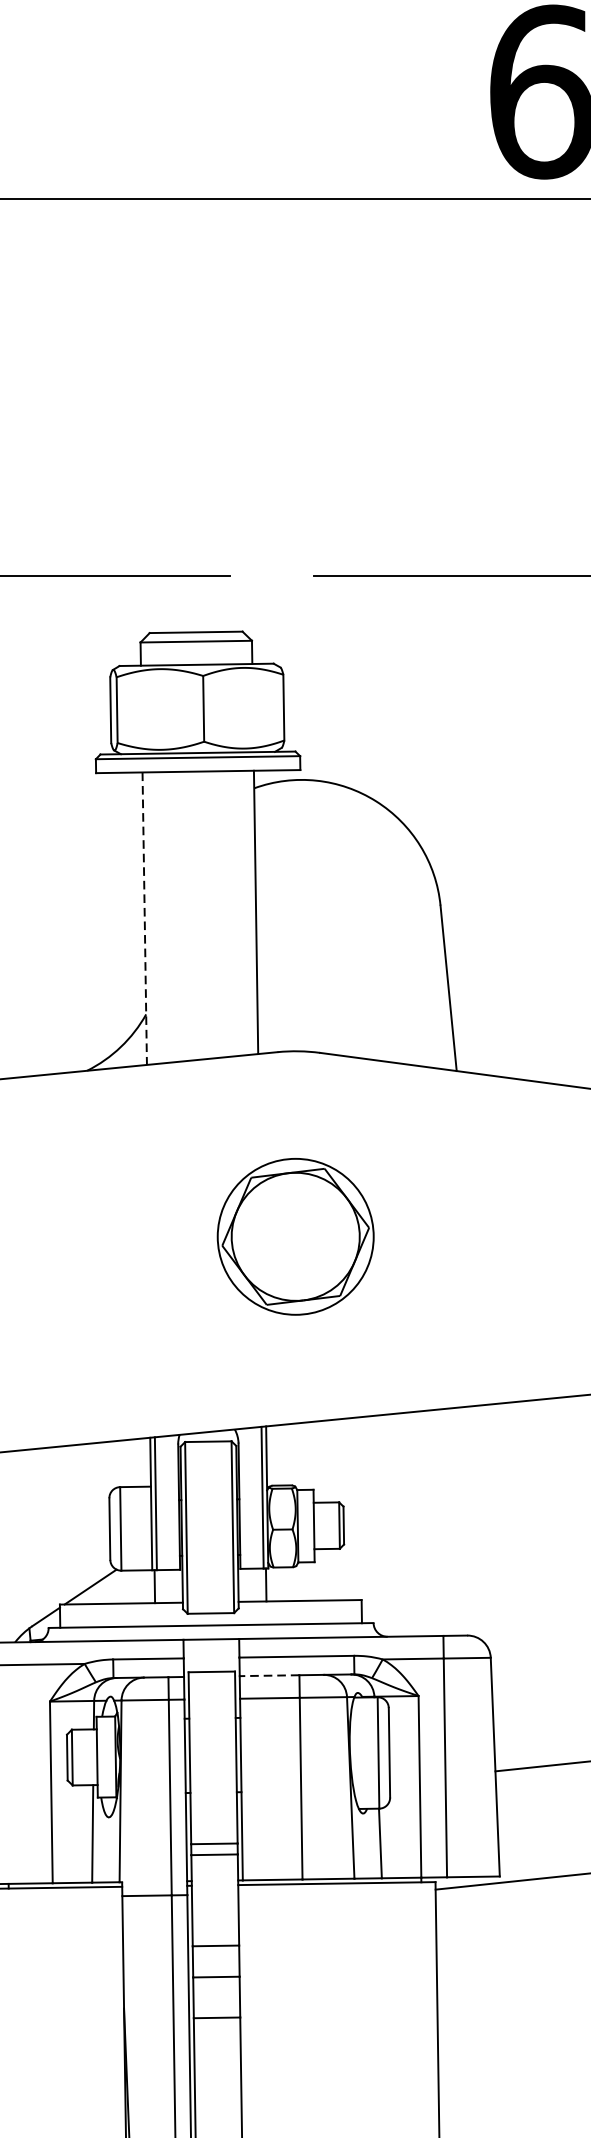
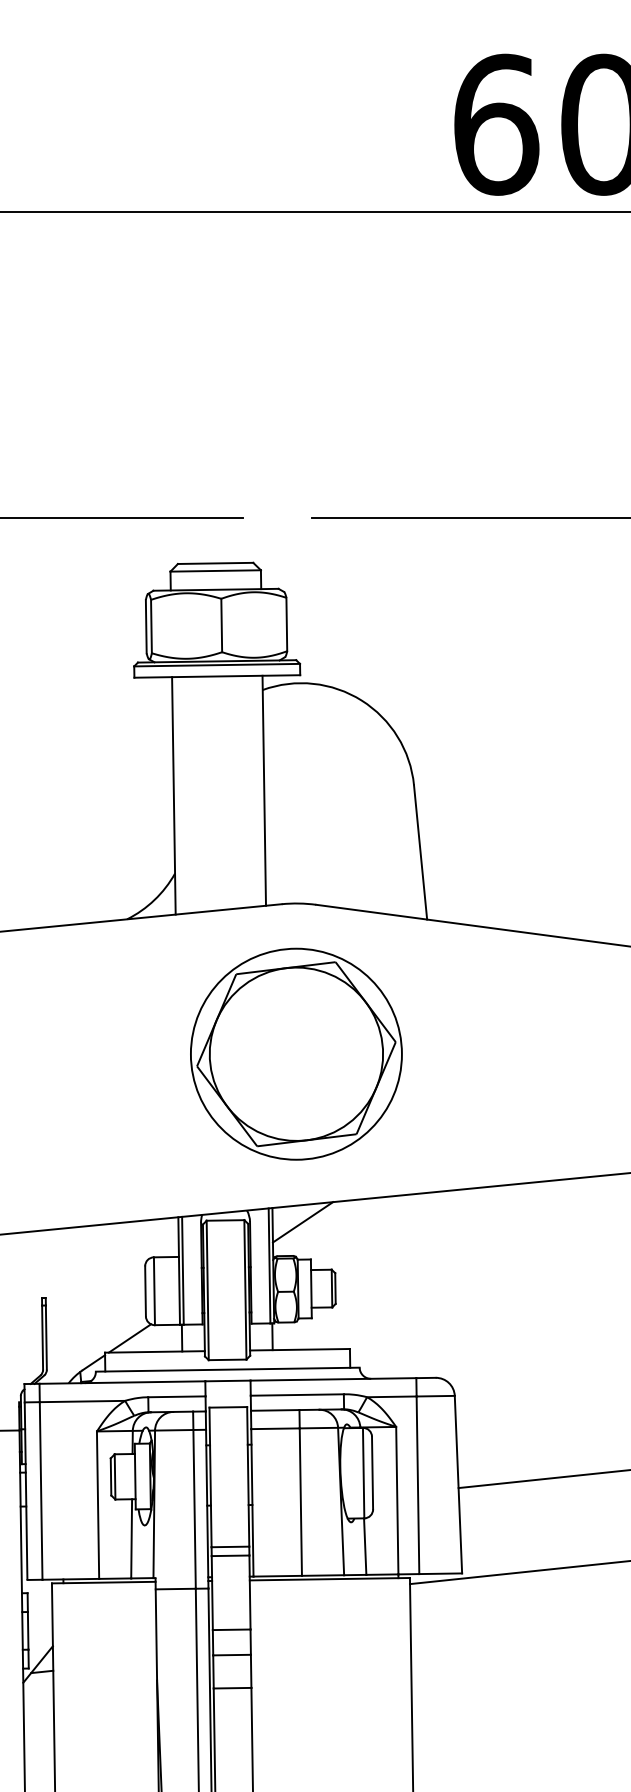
line: (144, 918) -> (173, 795), dashed -> solid
part: (295, 1236) -> (296, 1053), size x1.67
line: (303, 1444) -> (302, 1222), added
line: (268, 1675) -> (274, 1410), dashed -> solid

